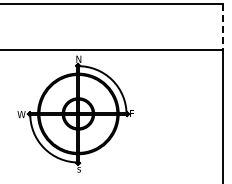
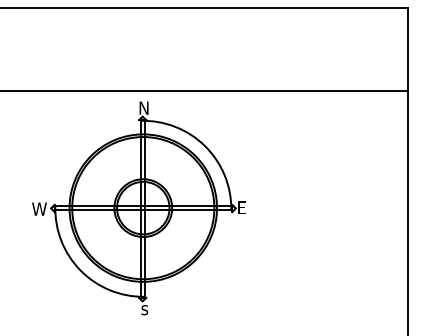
line: (223, 27) -> (408, 50), dashed -> solid

